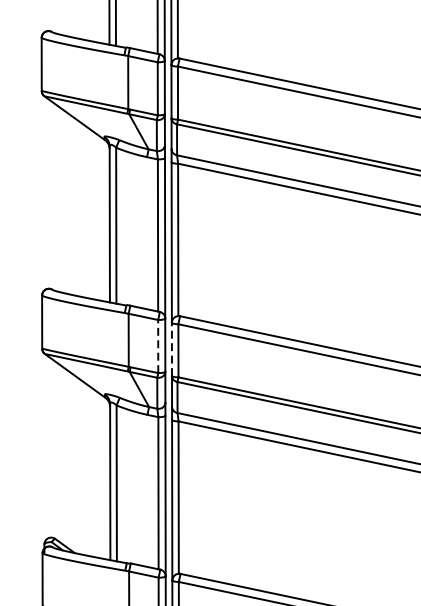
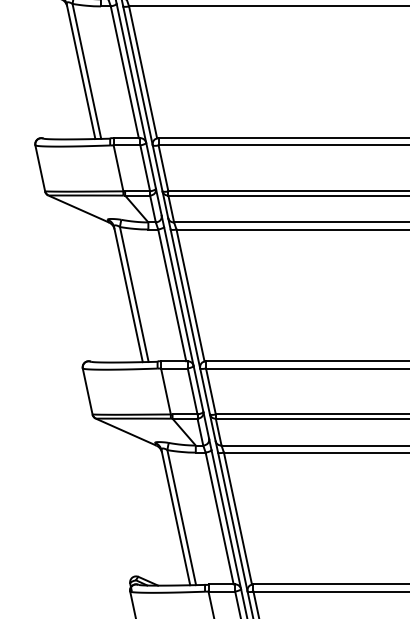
line: (158, 346) -> (192, 391), dashed -> solid
line: (171, 349) -> (204, 391), dashed -> solid

